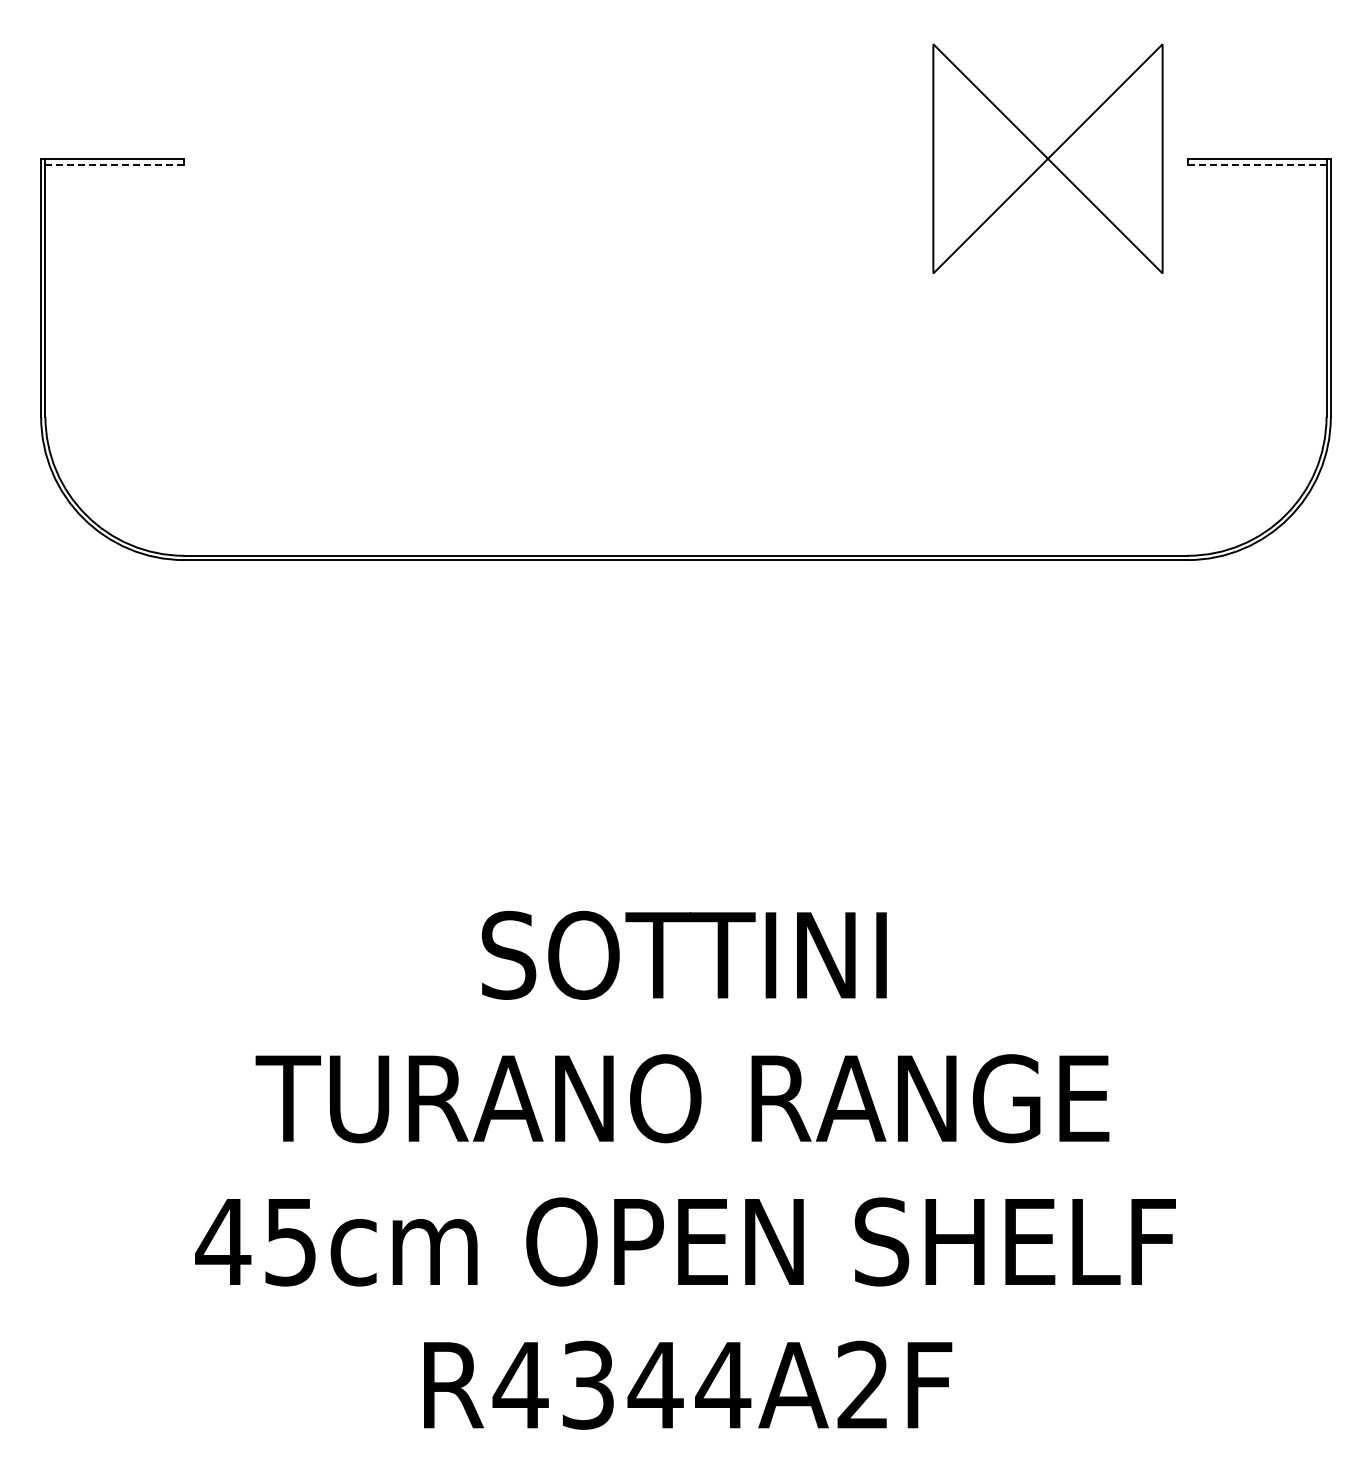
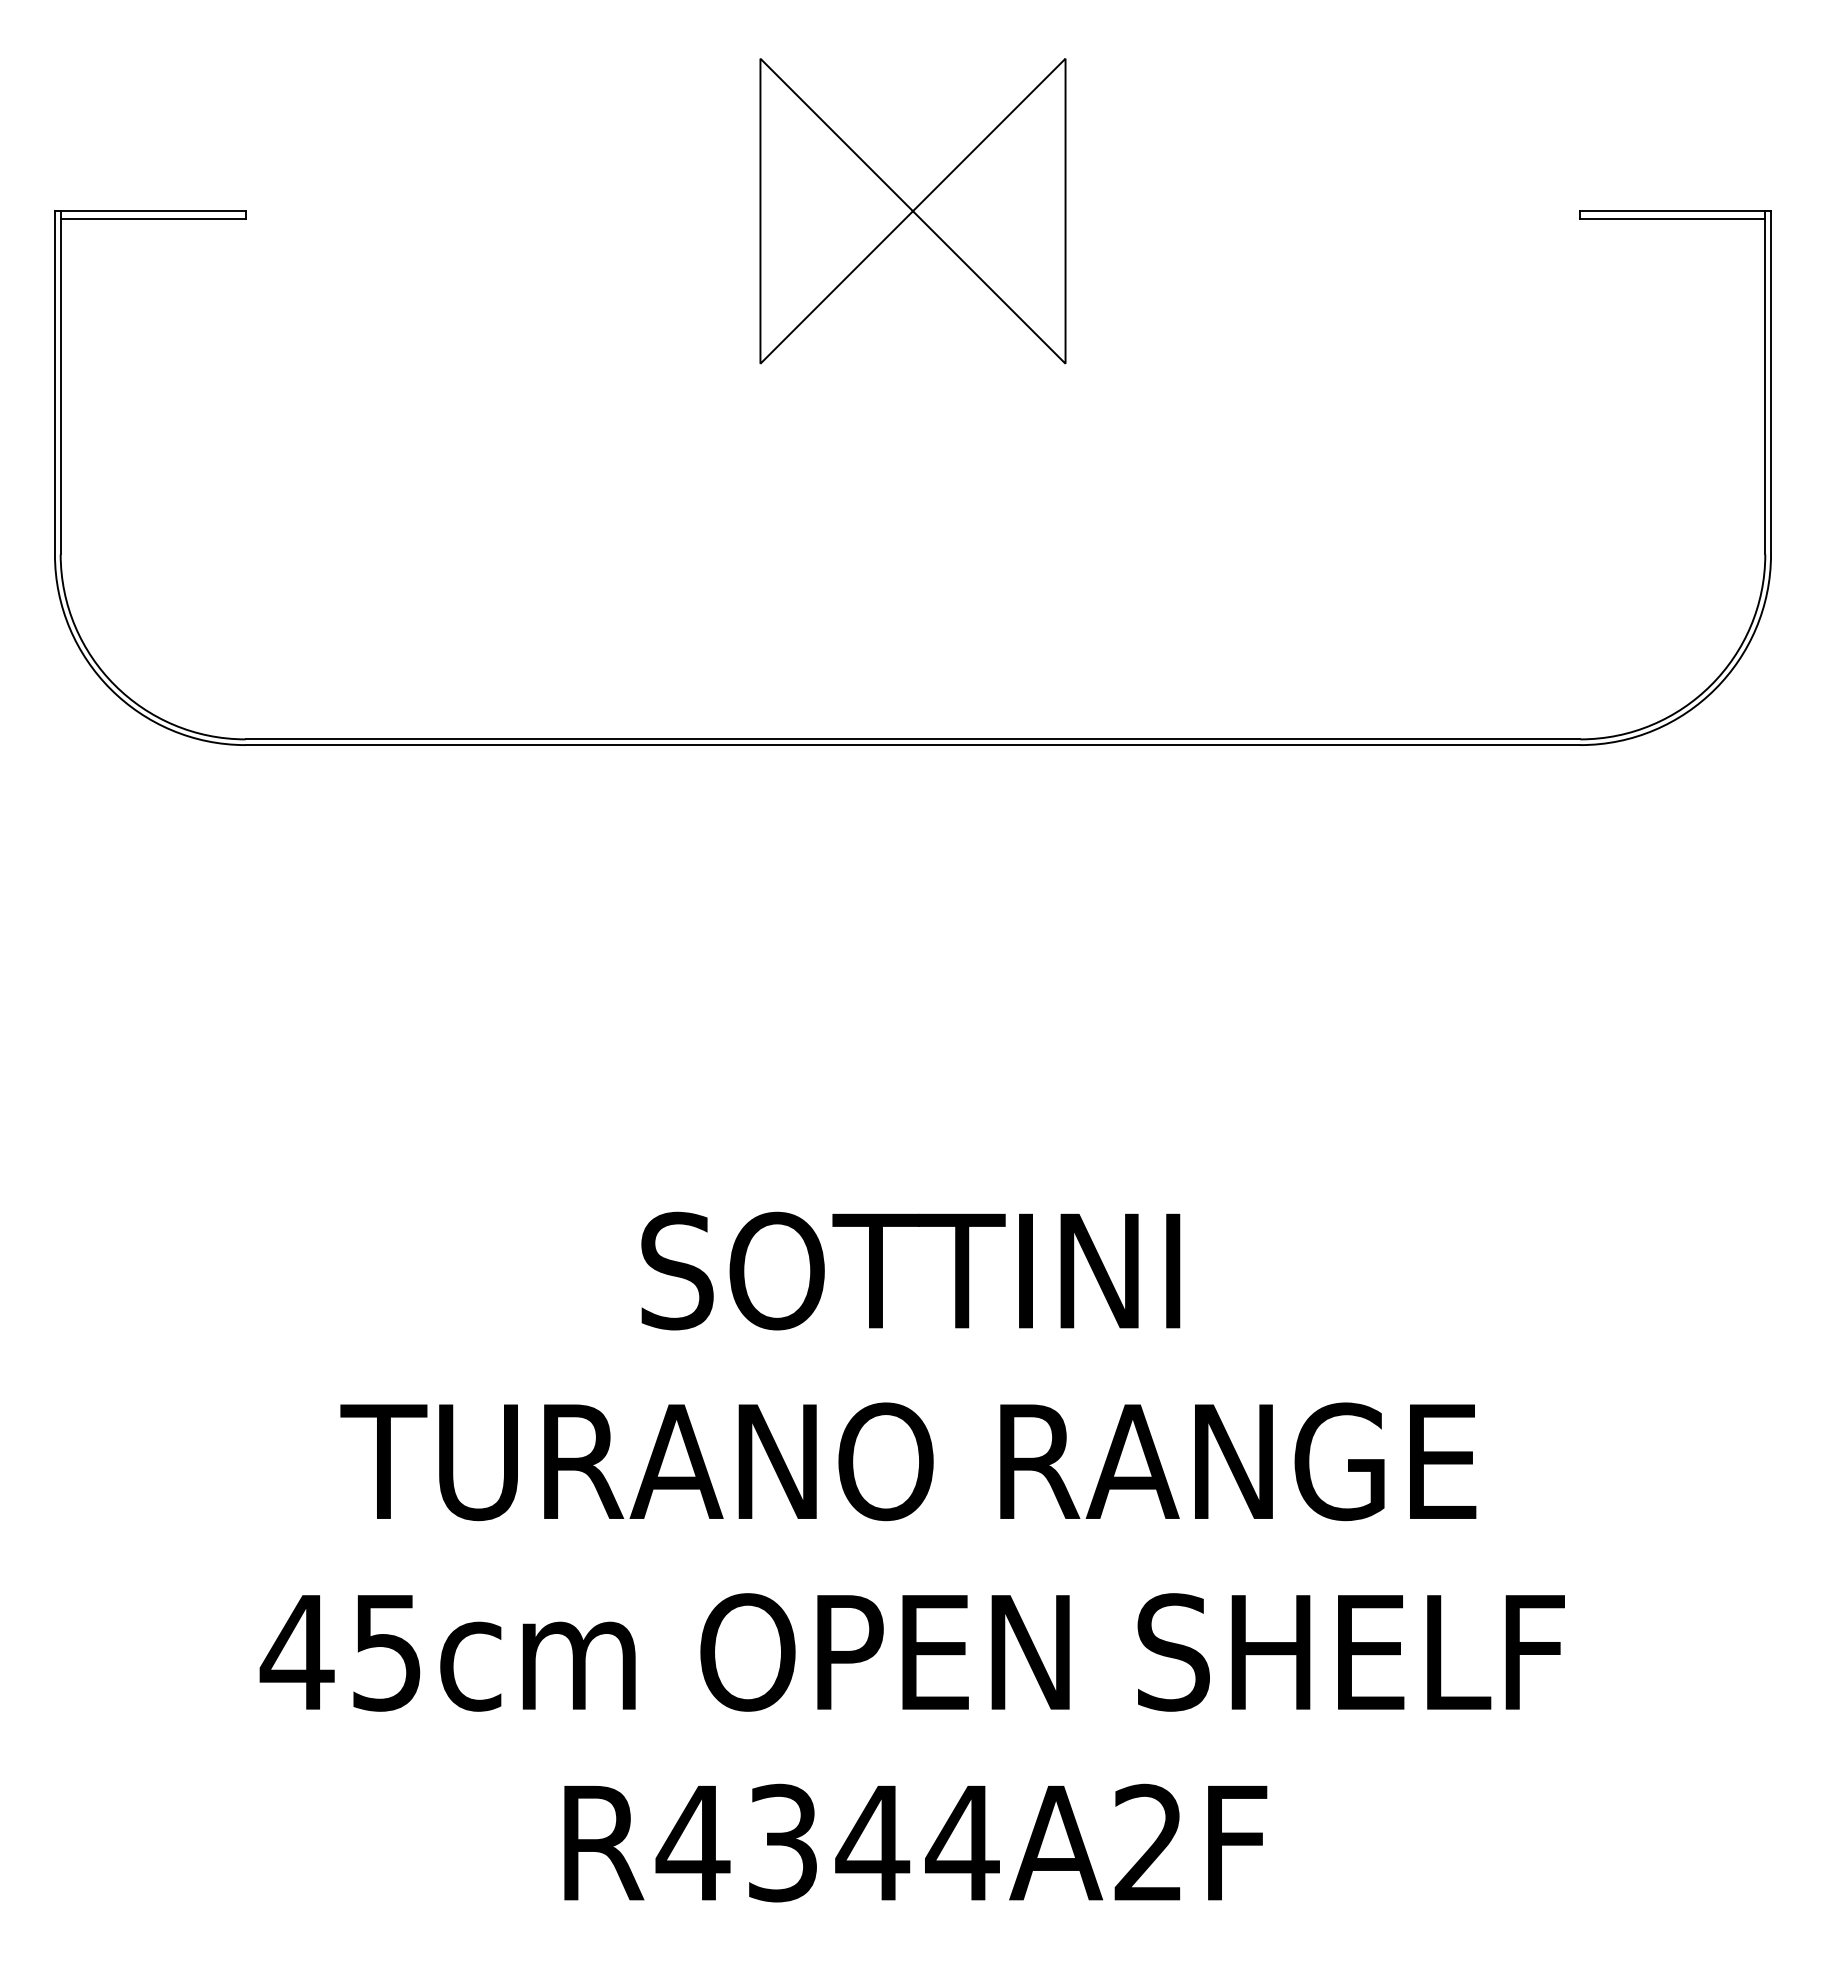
part: (1047, 158) -> (912, 210), moved
line: (114, 164) -> (152, 218), dashed -> solid
line: (1257, 164) -> (1673, 218), dashed -> solid

